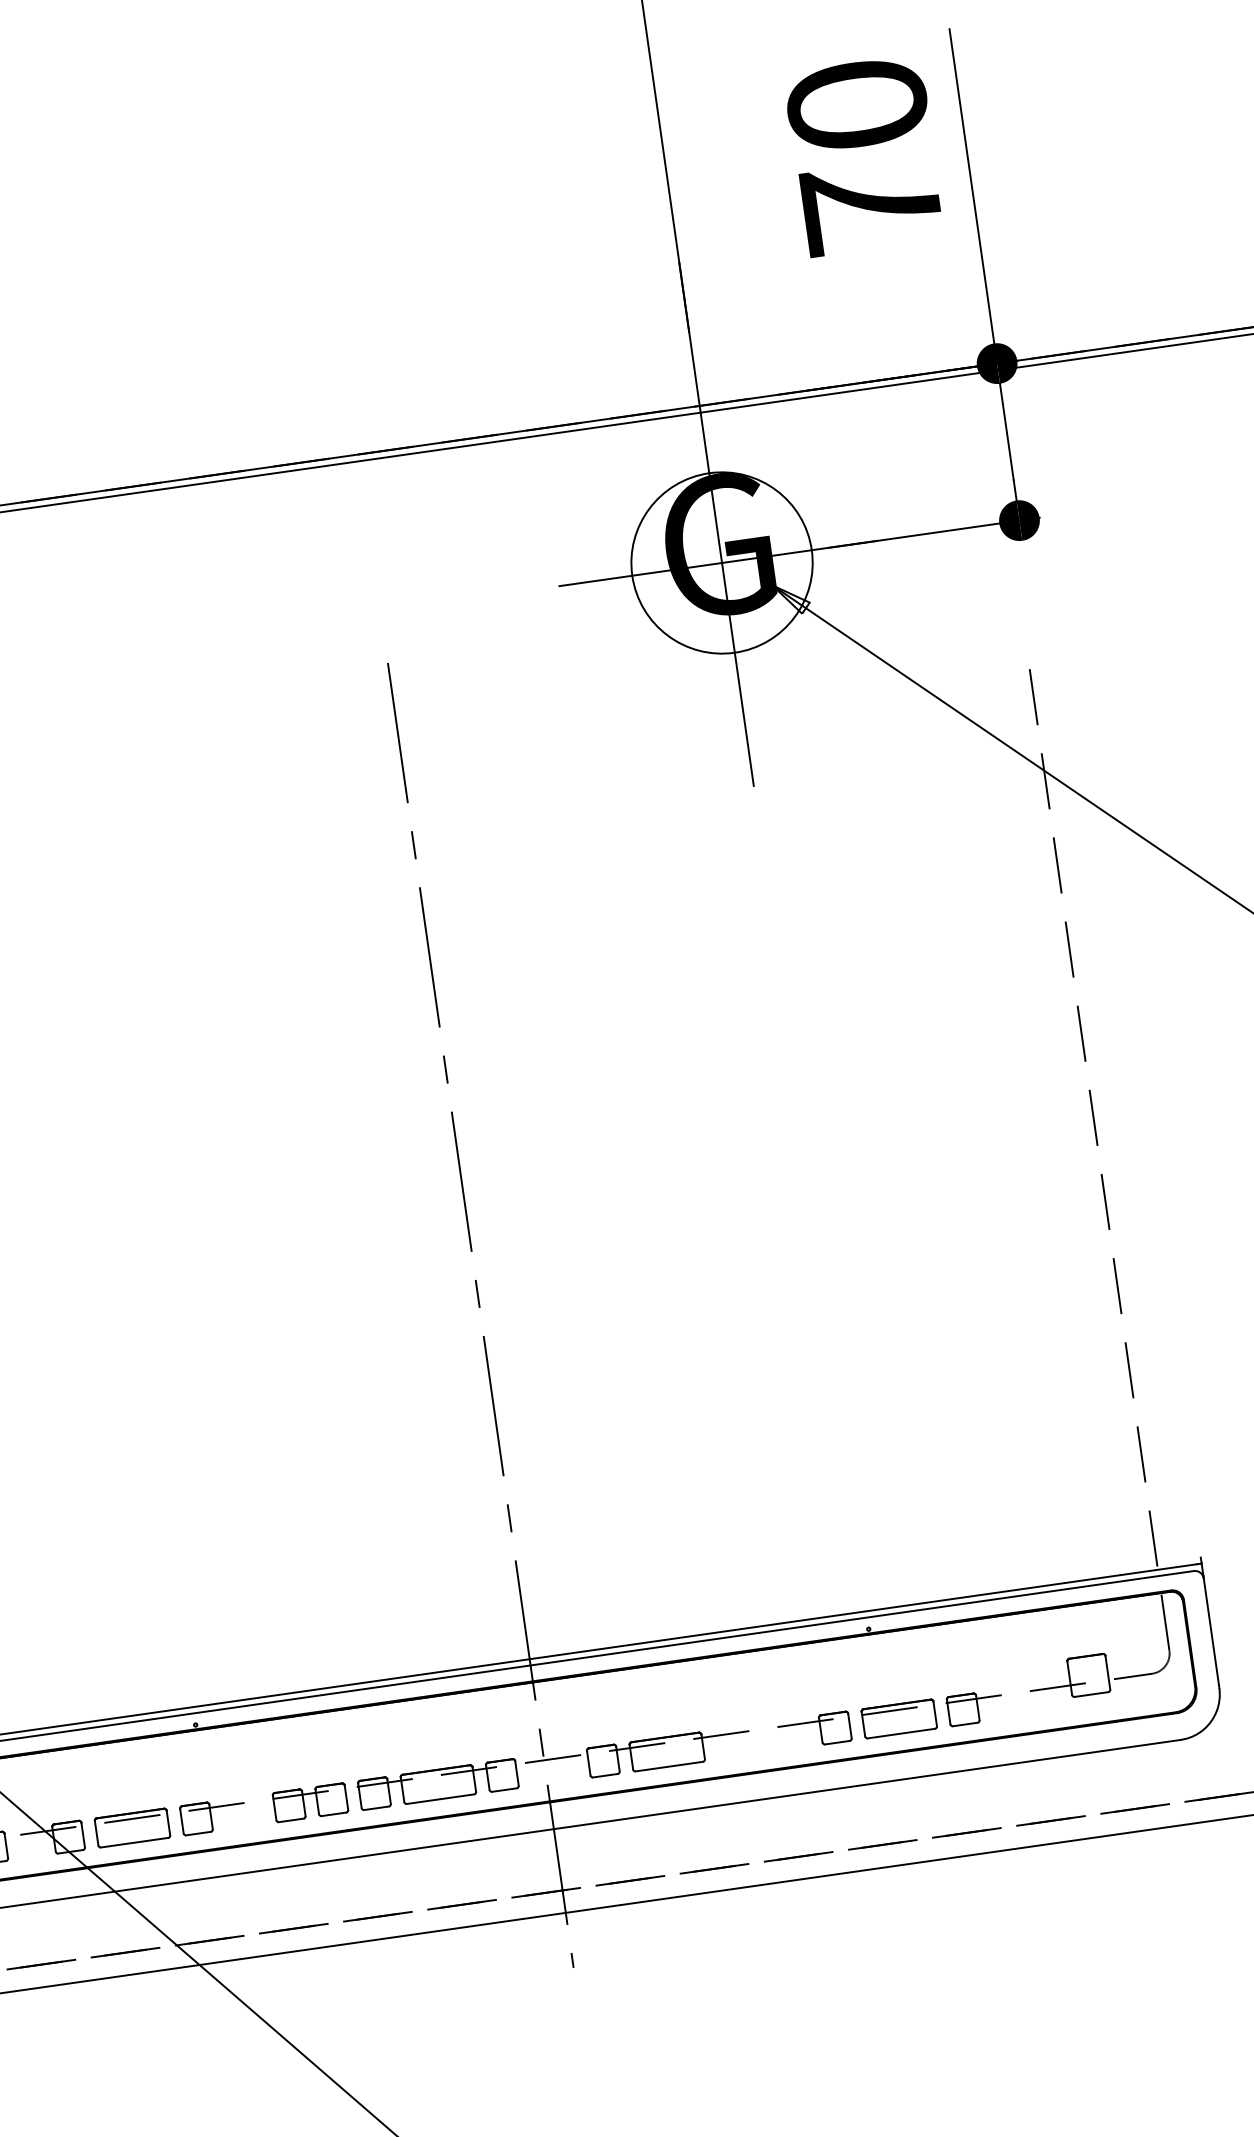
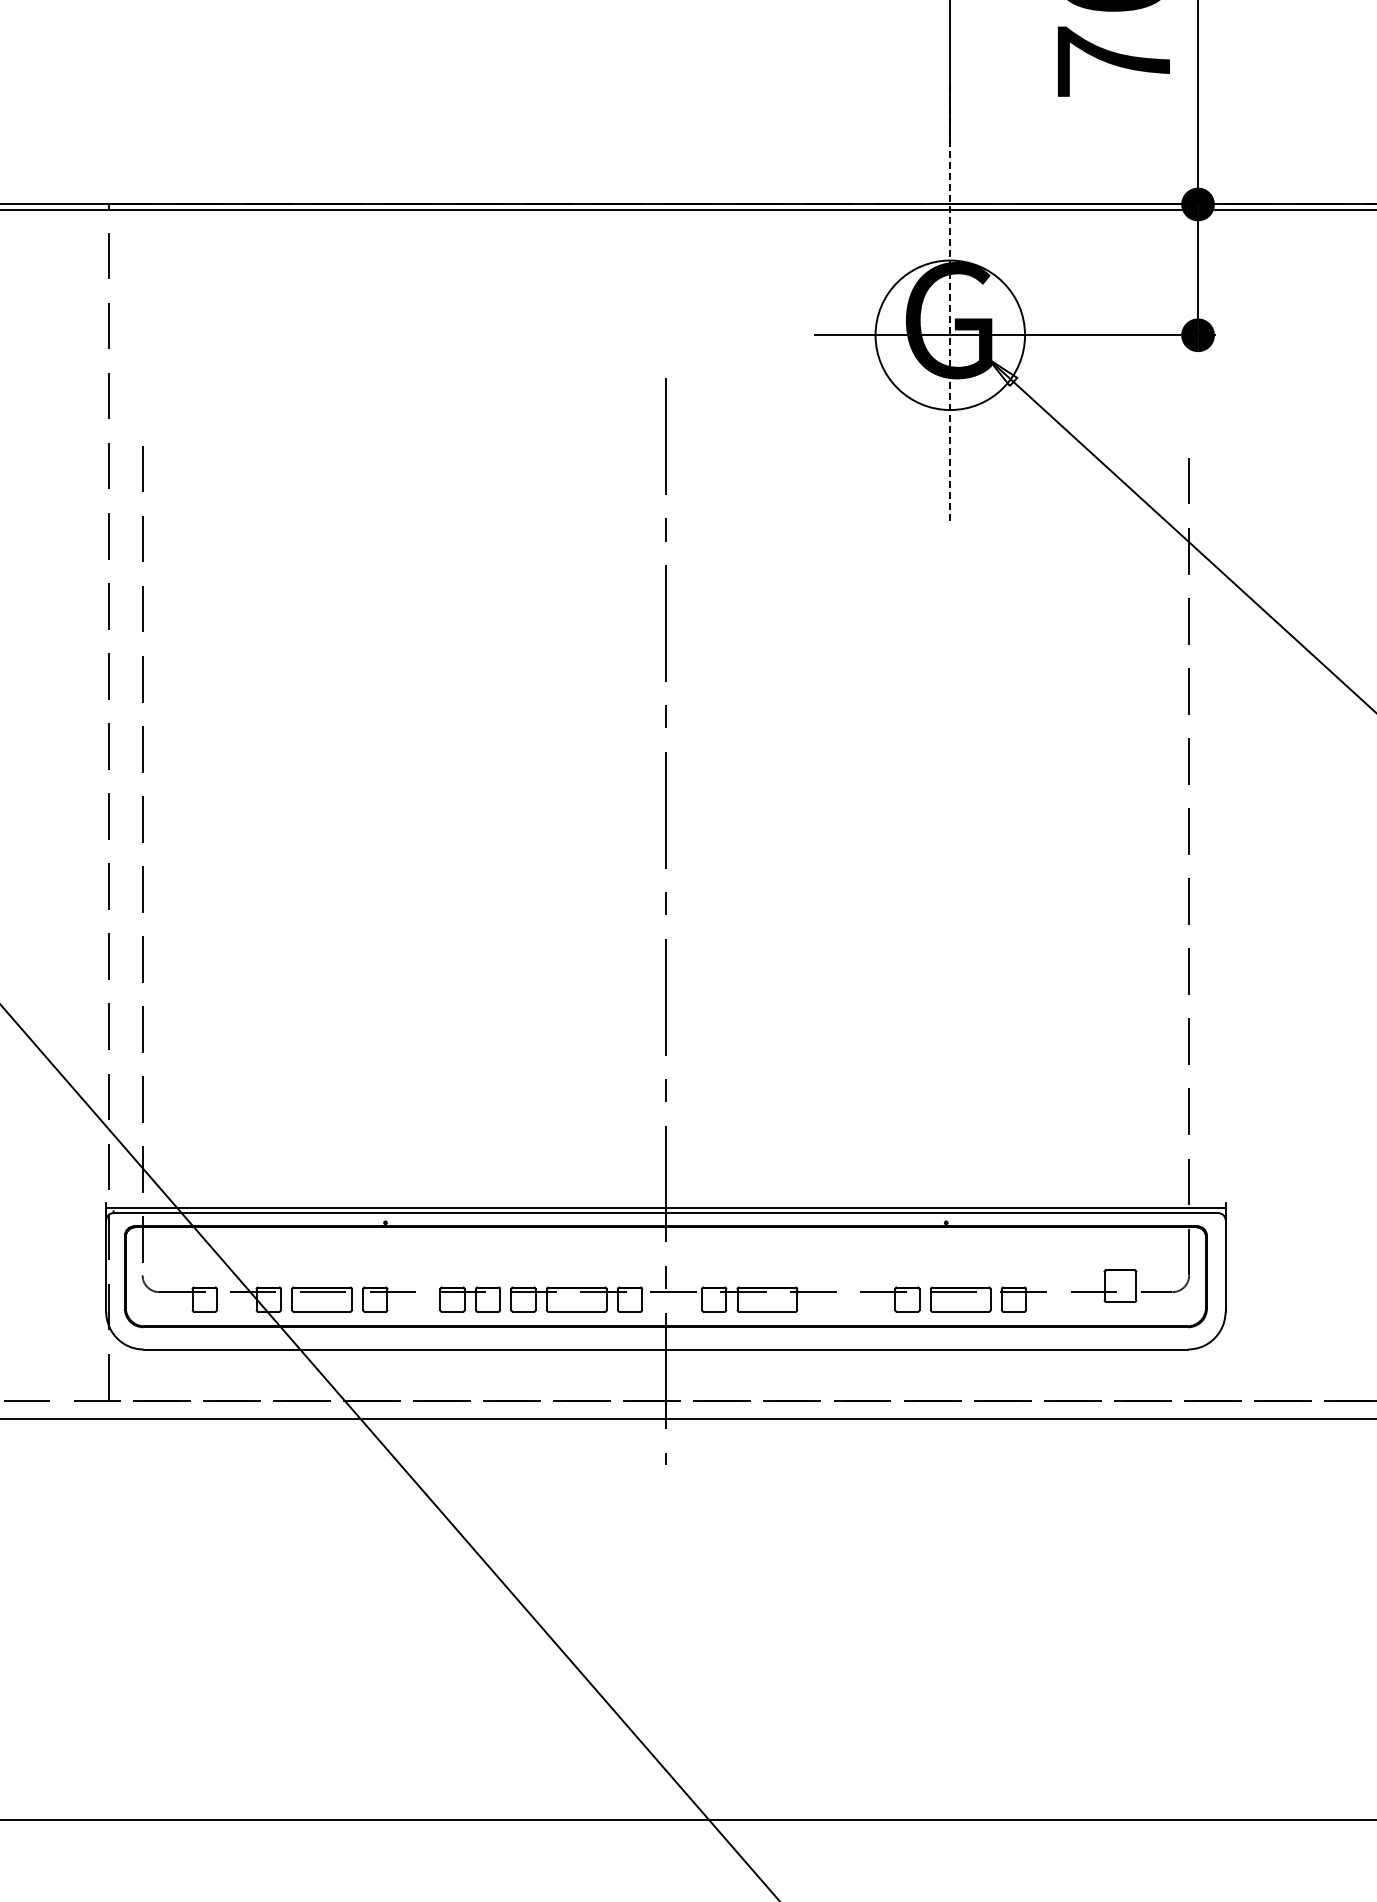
line: (716, 524) -> (950, 303), solid -> dashed

